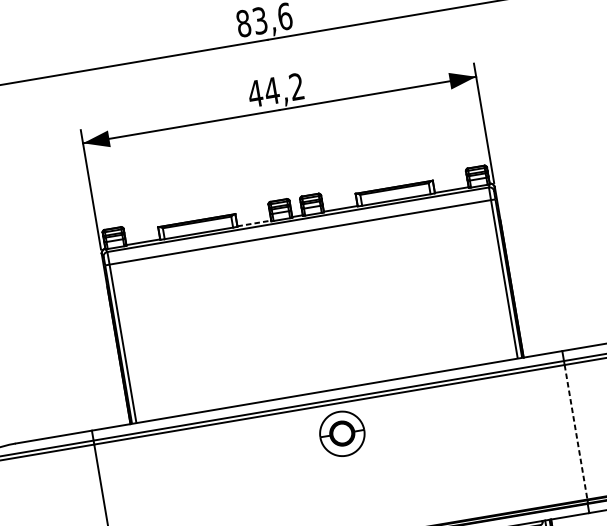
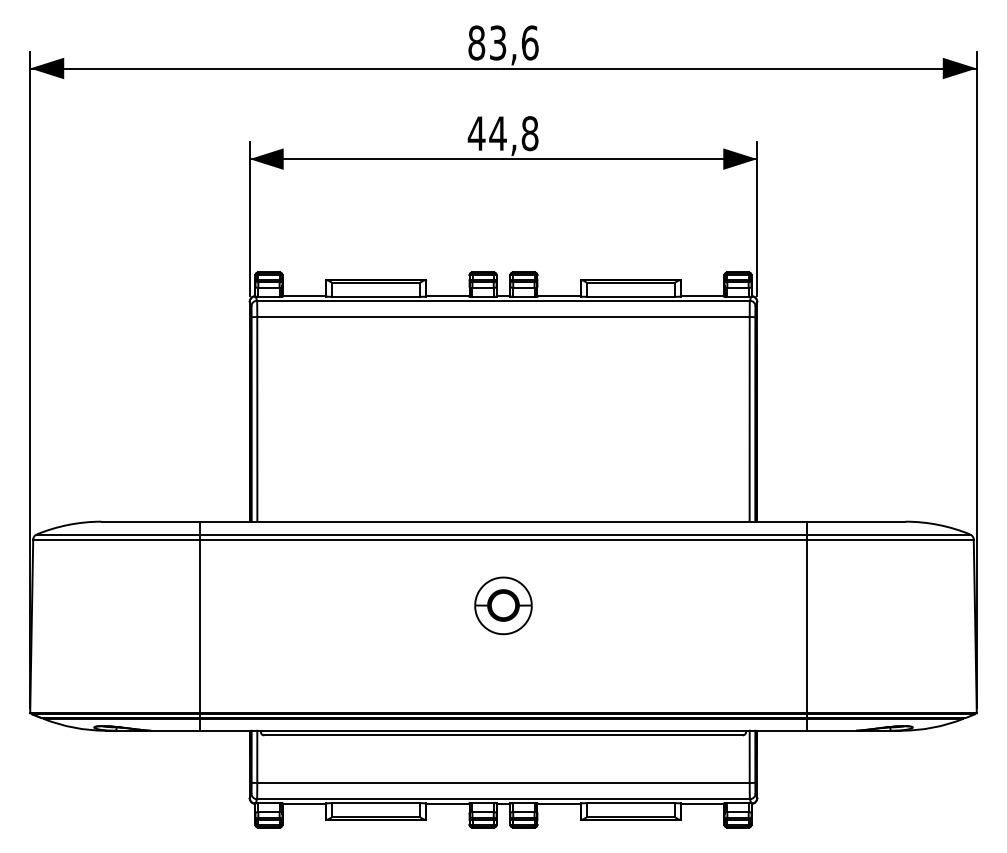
text: (296, 86) -> (529, 133), 44,2 -> 44,8
line: (254, 223) -> (447, 296), dashed -> solid
line: (576, 432) -> (807, 626), dashed -> solid
part: (342, 433) -> (503, 605), moved

